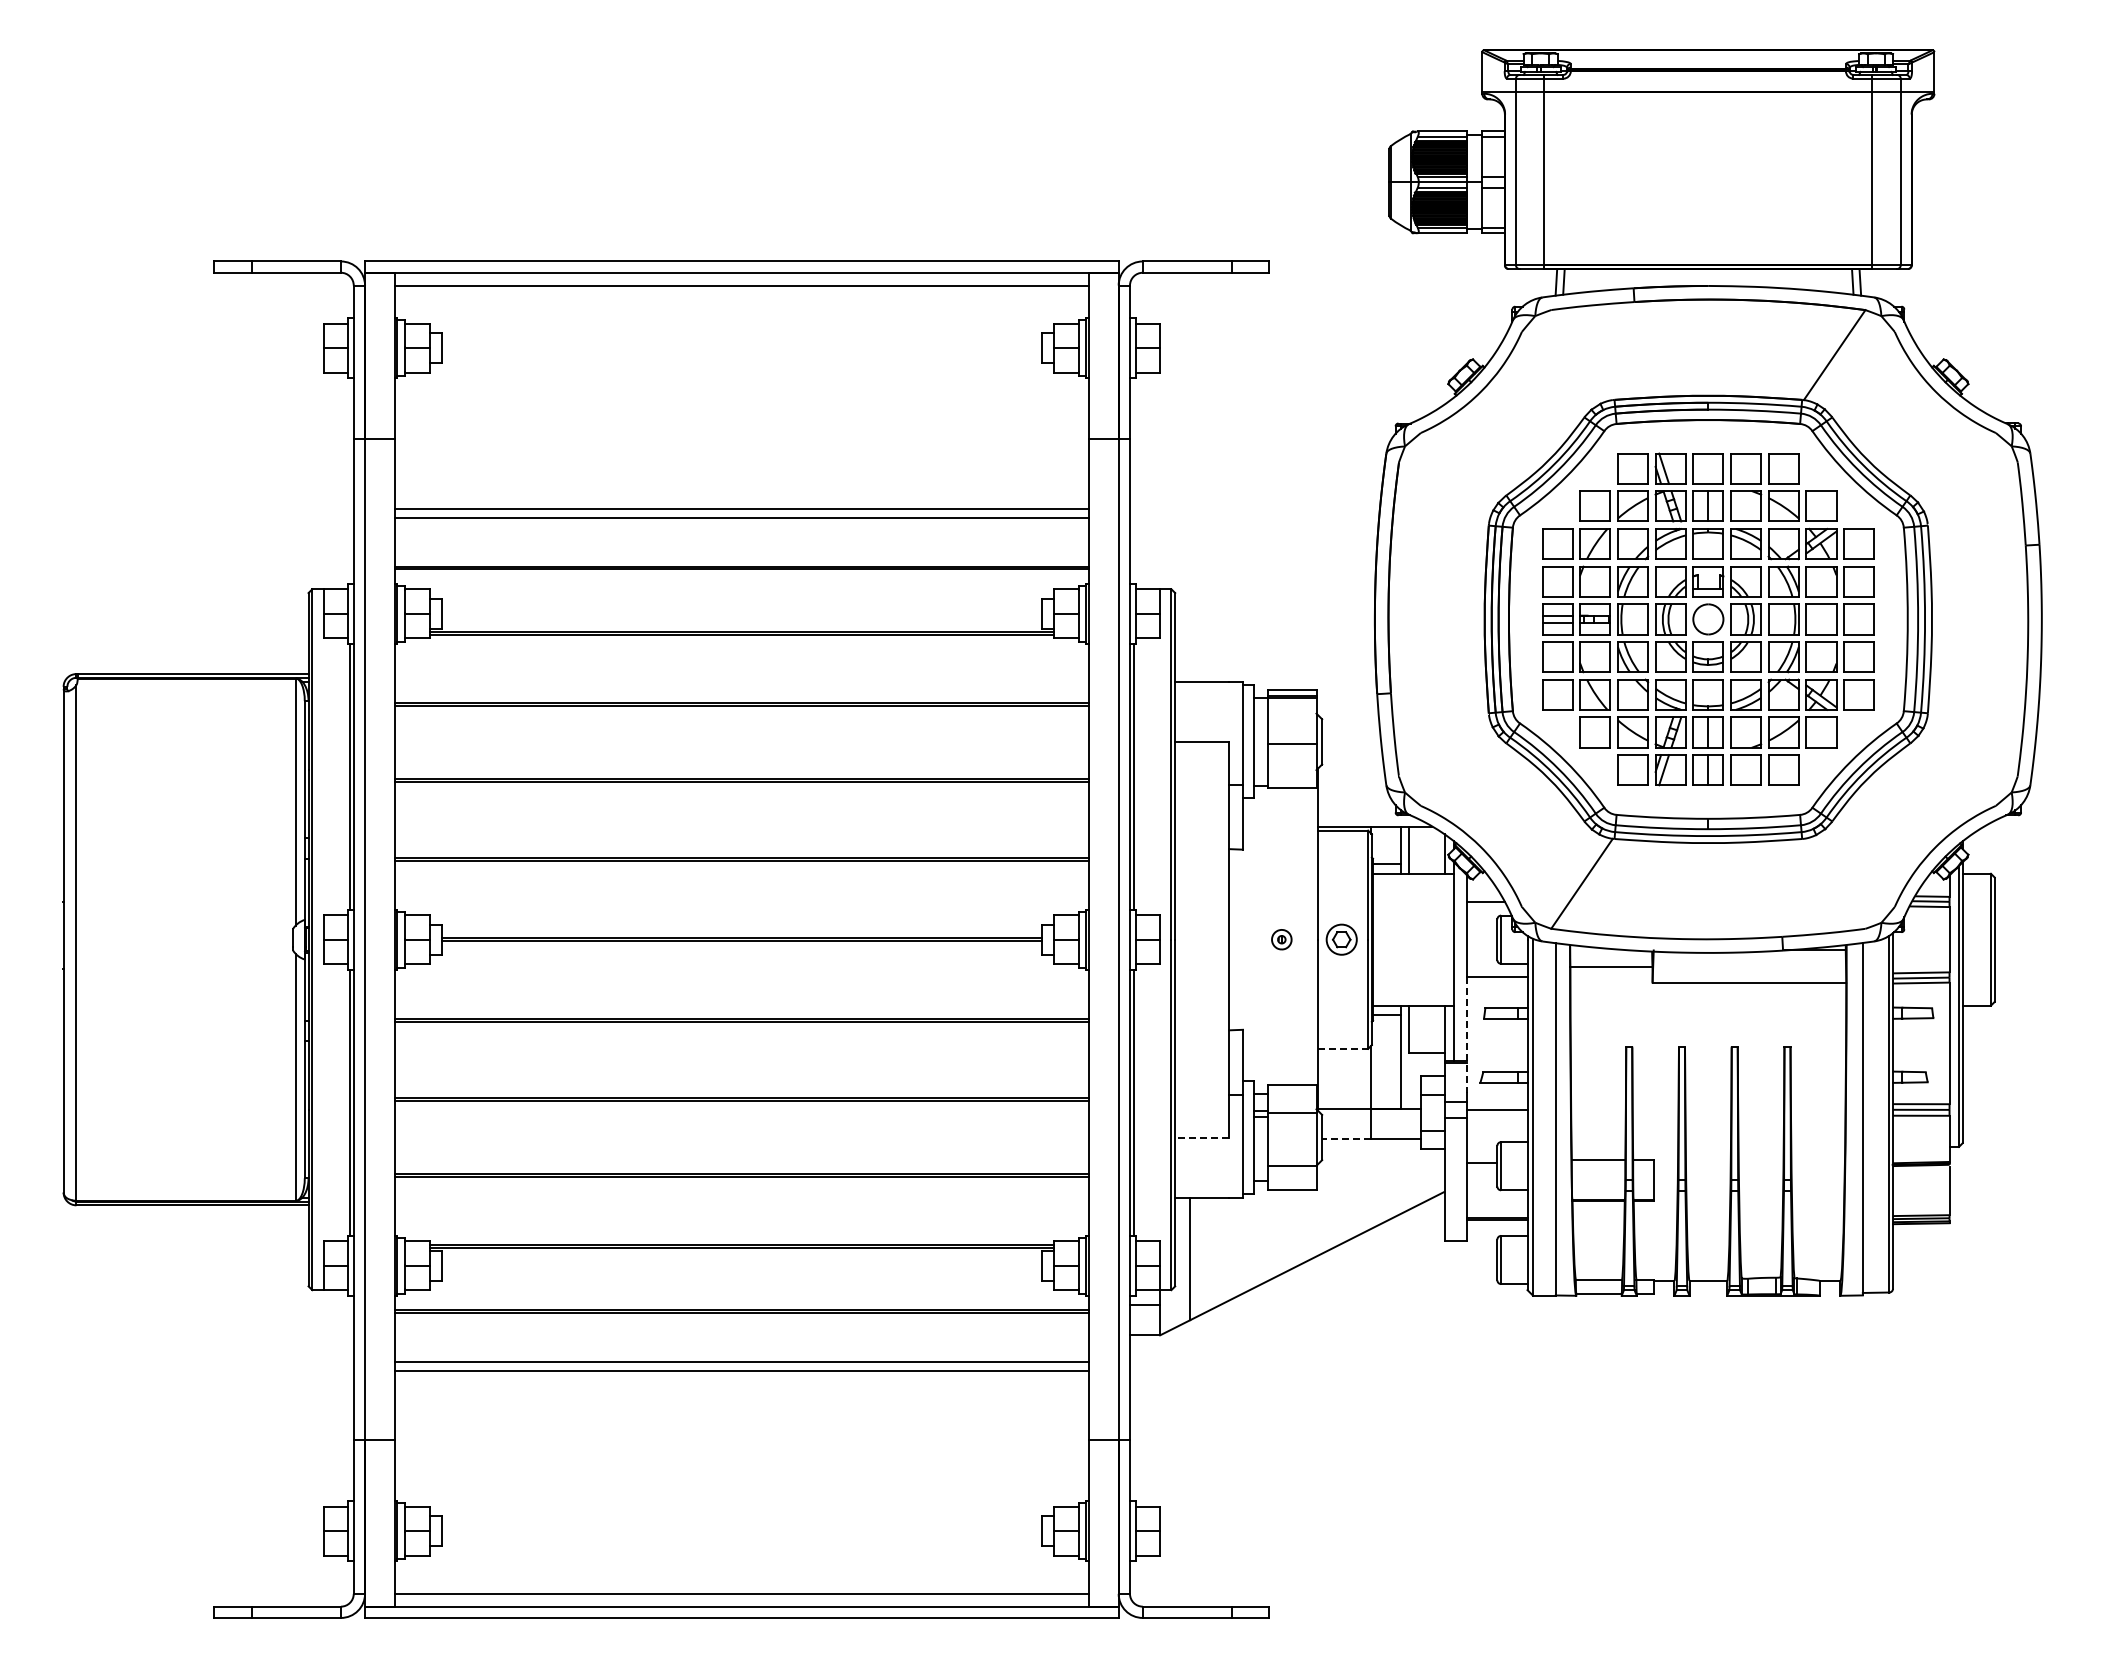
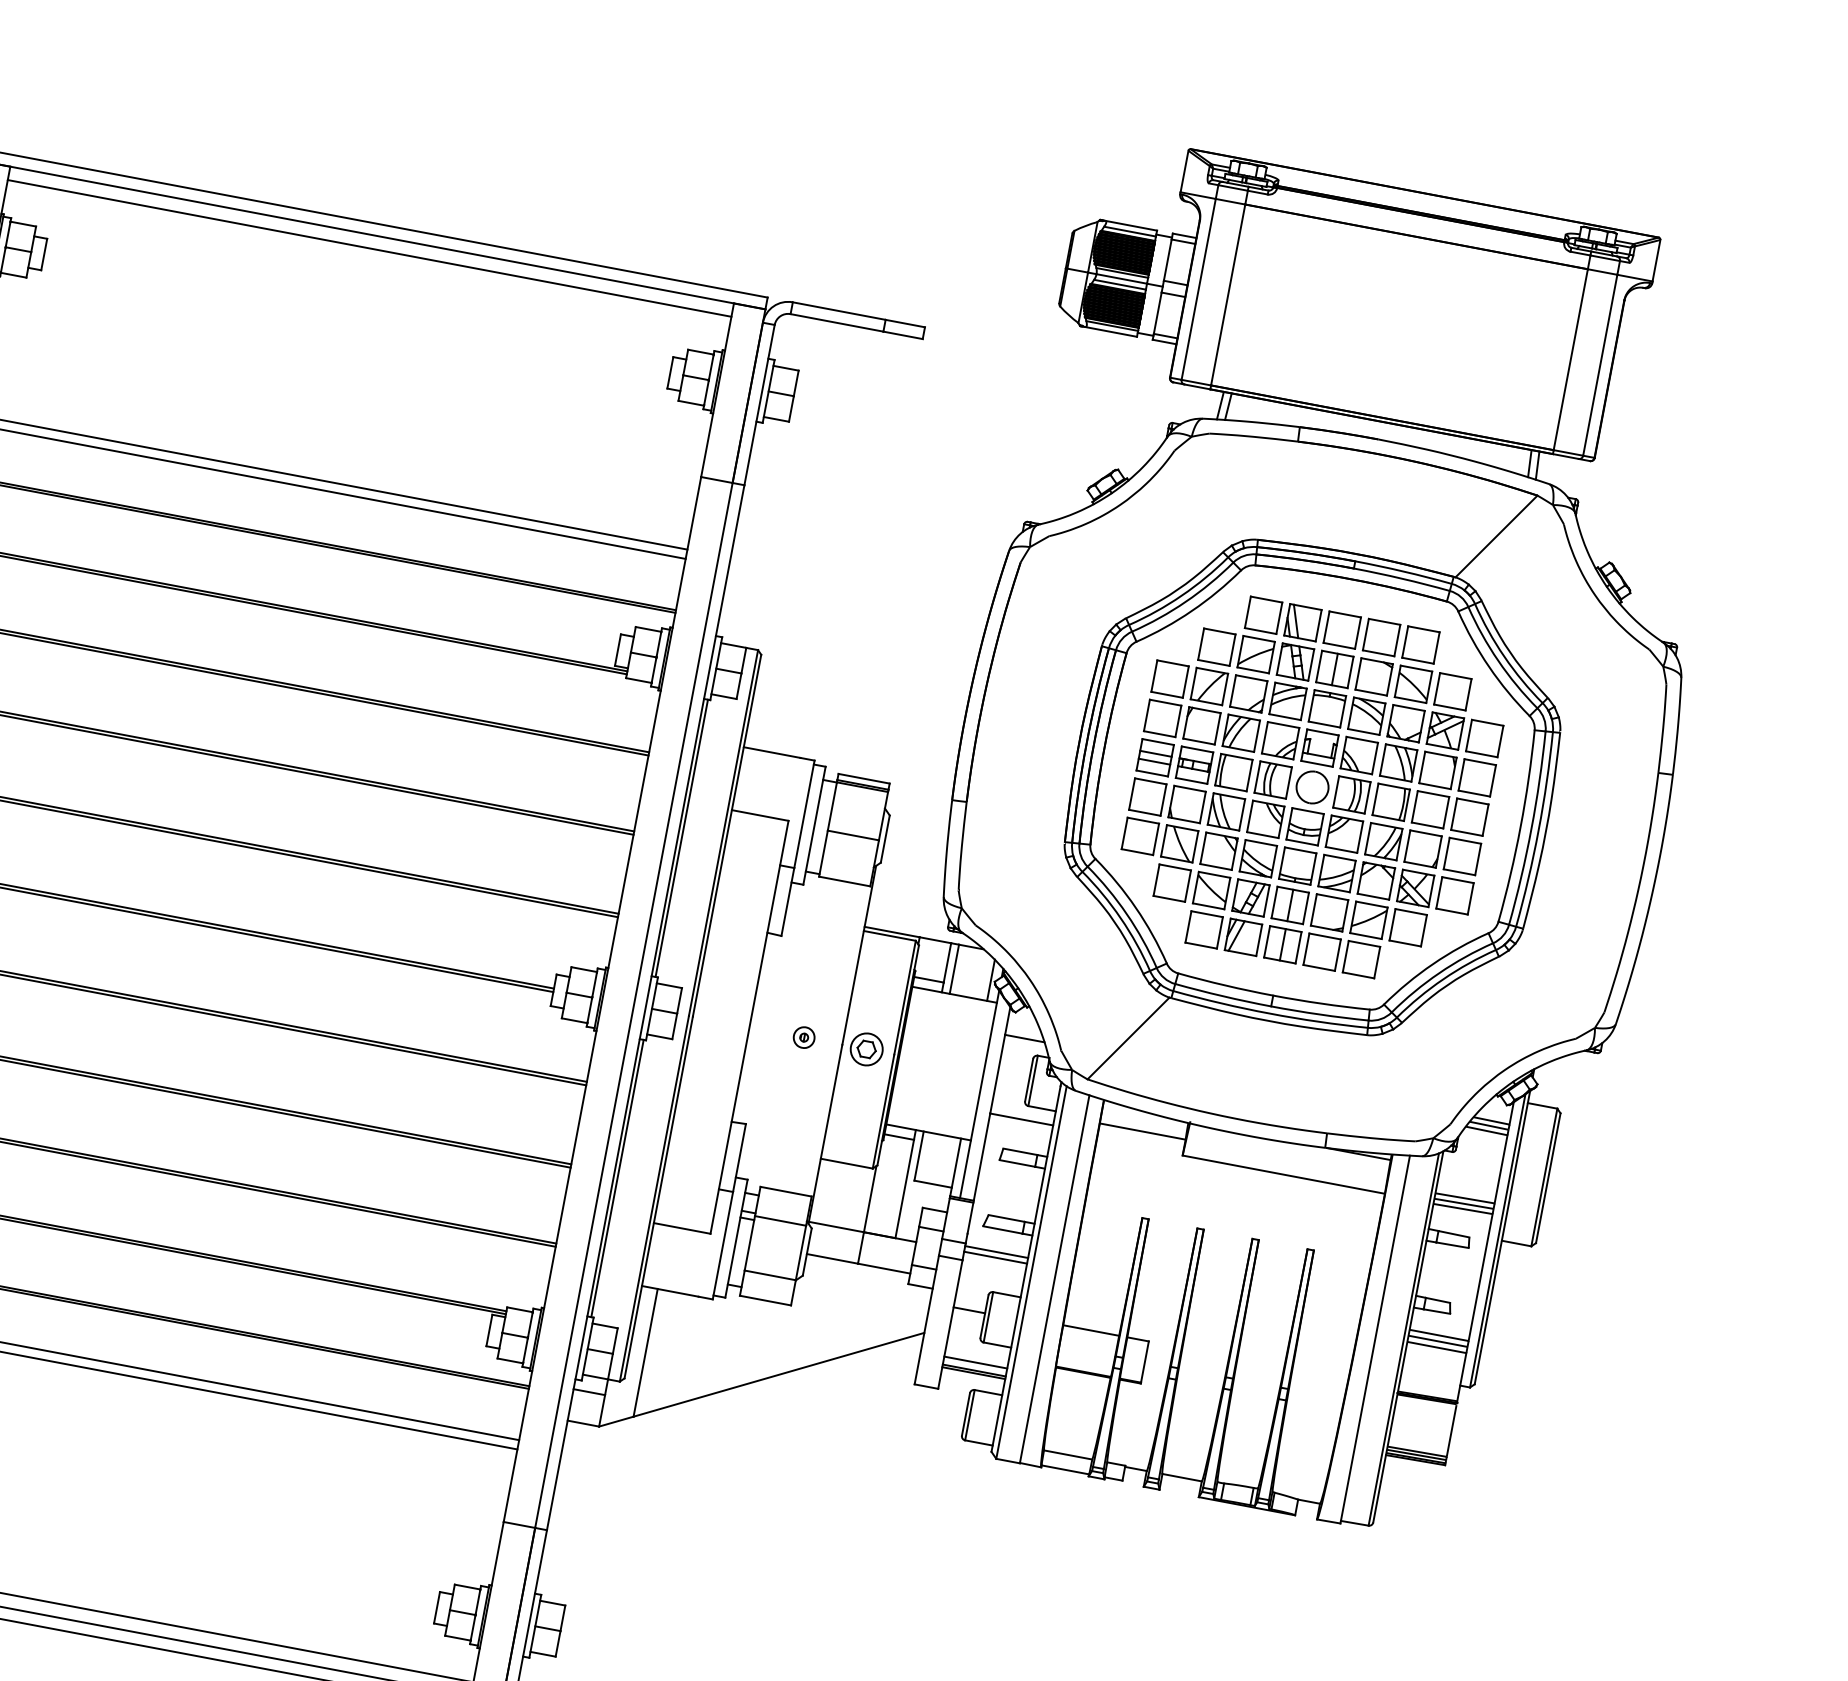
line: (1467, 1034) -> (979, 1173), dashed -> solid
line: (1343, 1048) -> (847, 1163), dashed -> solid
line: (1497, 1104) -> (996, 1252), added
line: (1201, 1137) -> (681, 1228), dashed -> solid
line: (1346, 1139) -> (832, 1258), dashed -> solid
line: (1497, 1210) -> (975, 1362), added

